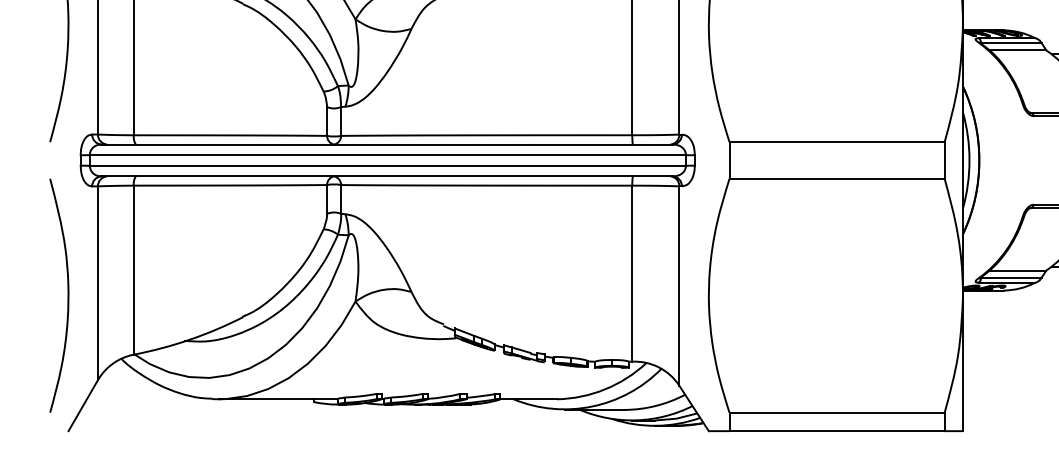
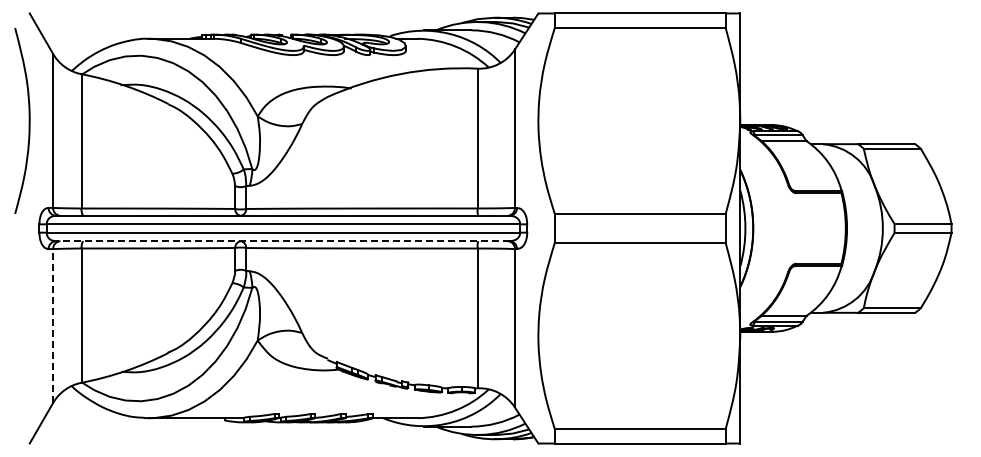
line: (386, 176) -> (282, 241), solid -> dashed
line: (98, 283) -> (53, 326), solid -> dashed
curve: (66, 295) -> (28, 335), removed

